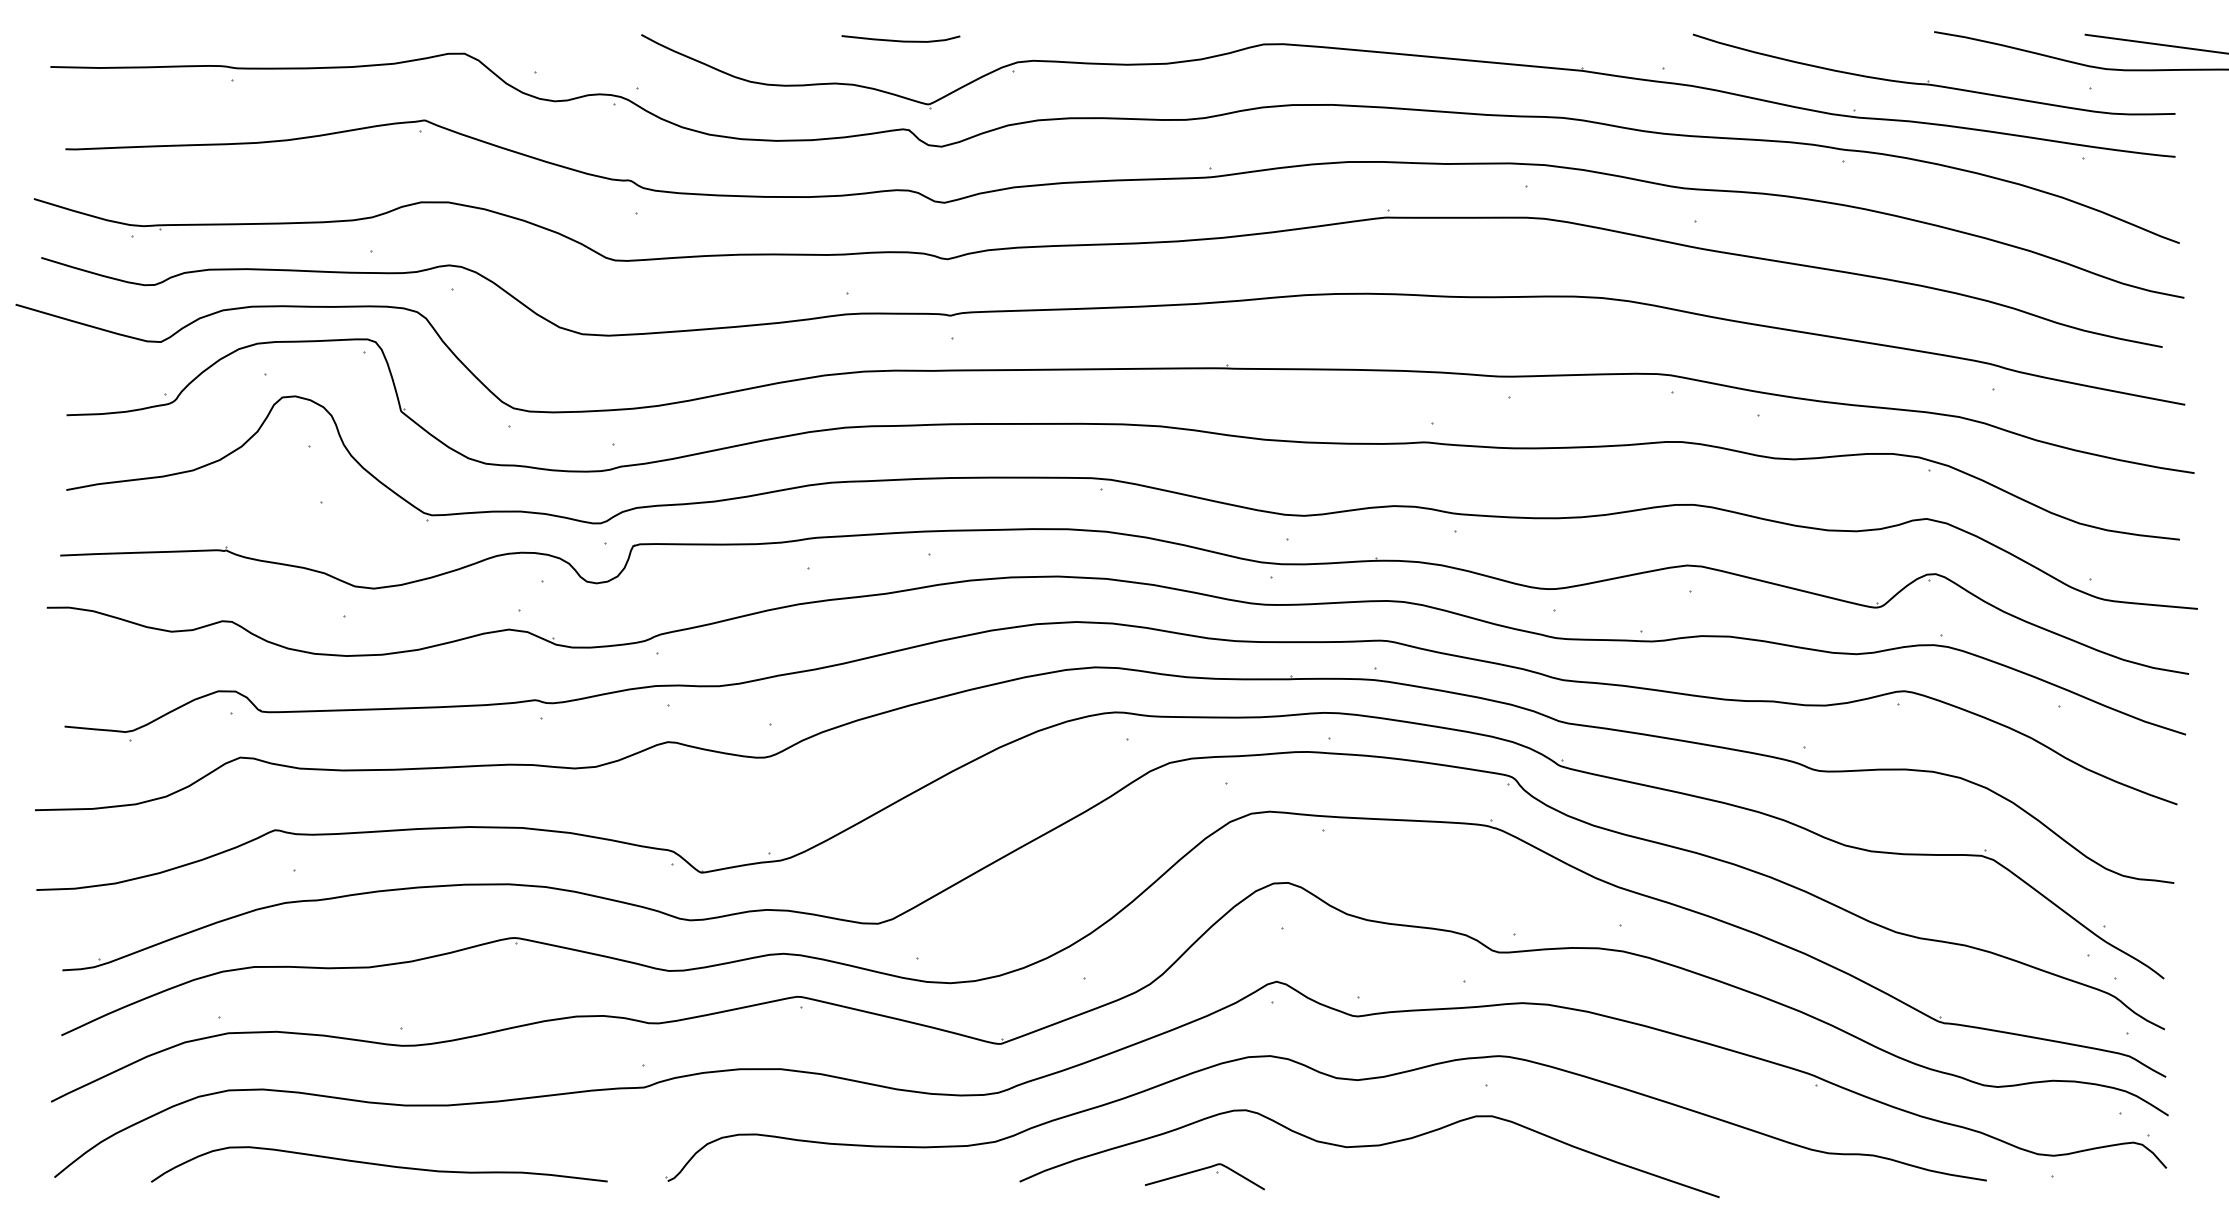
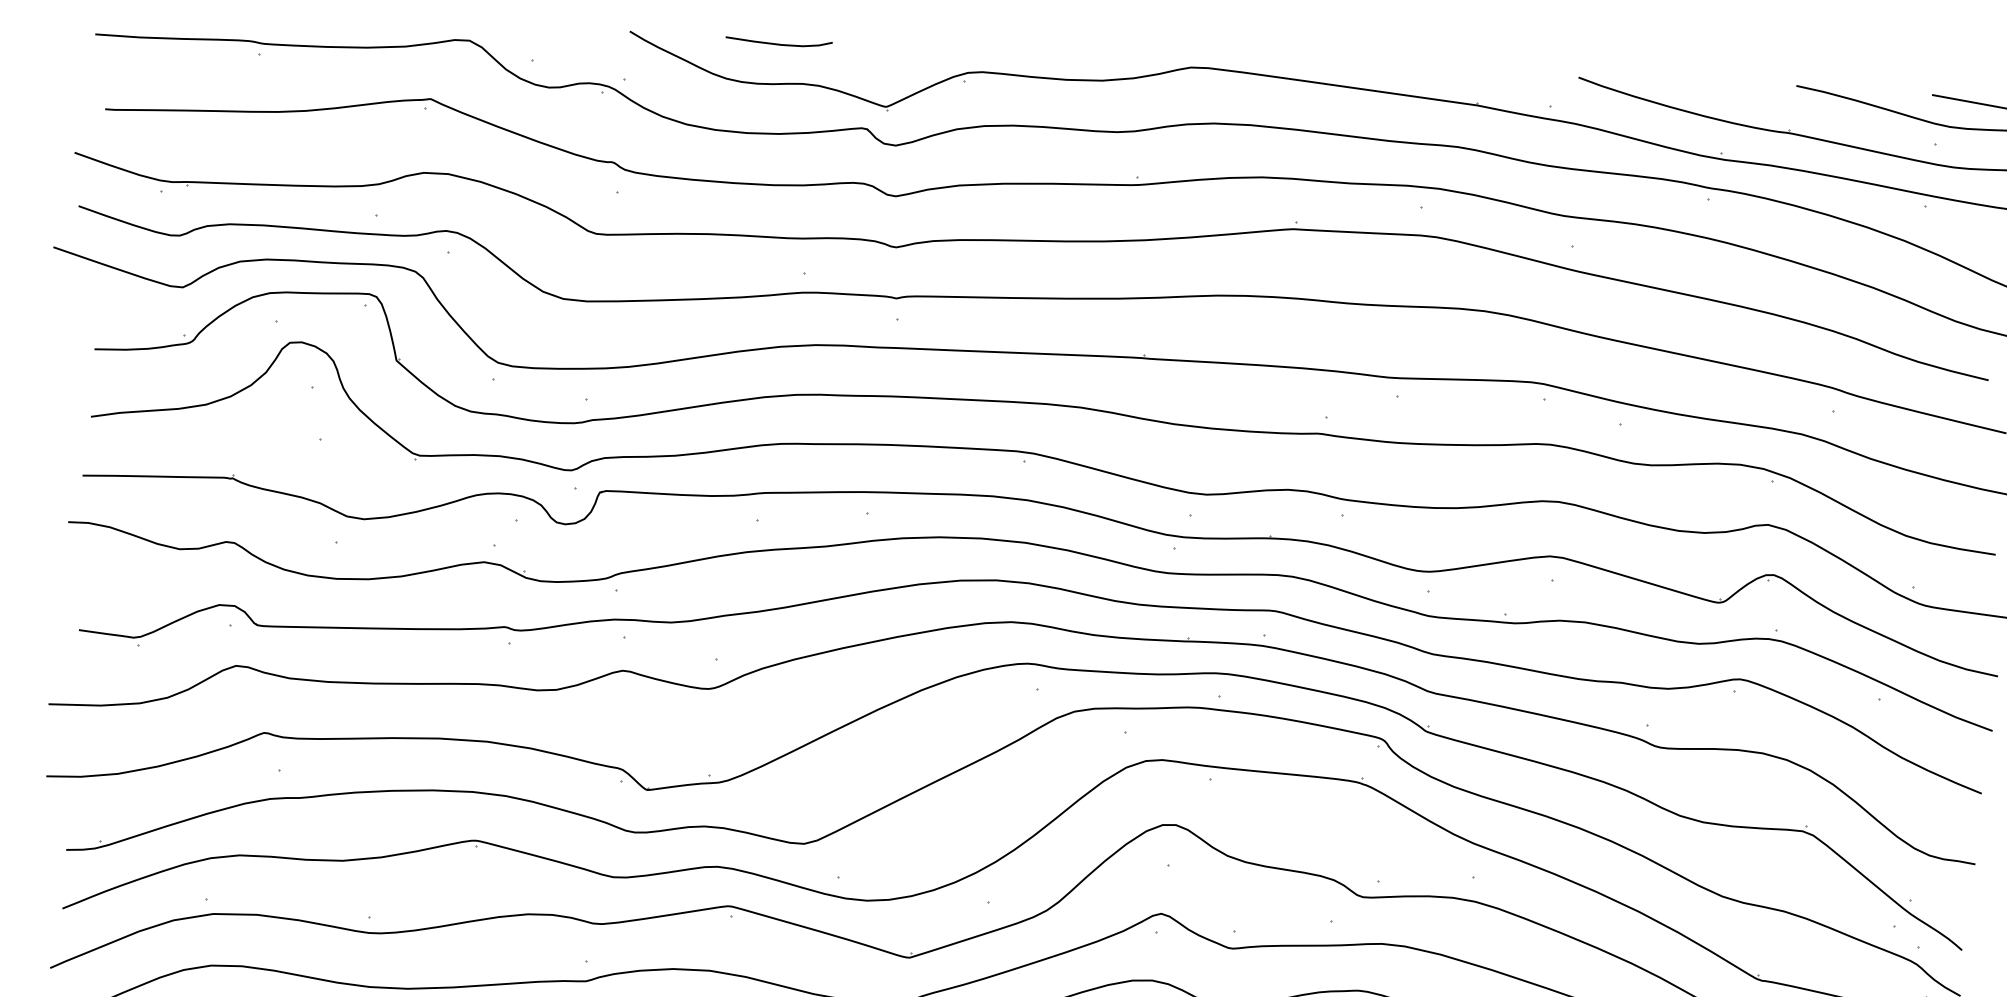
curve: (900, 40) -> (778, 43), moved

